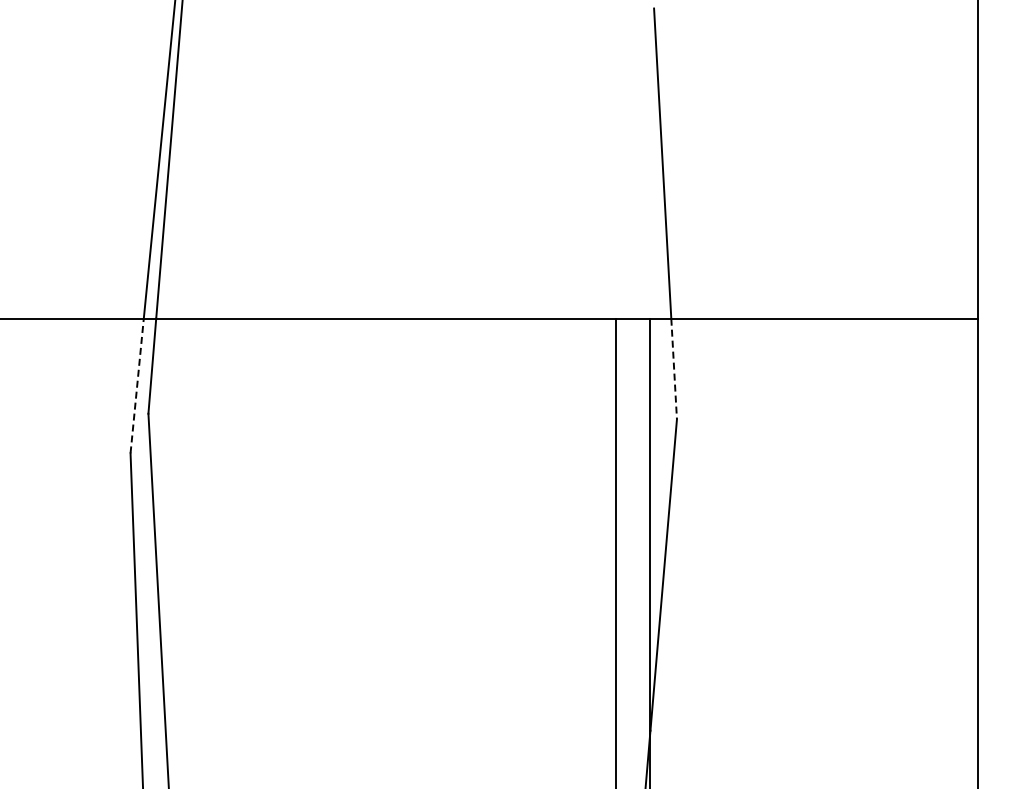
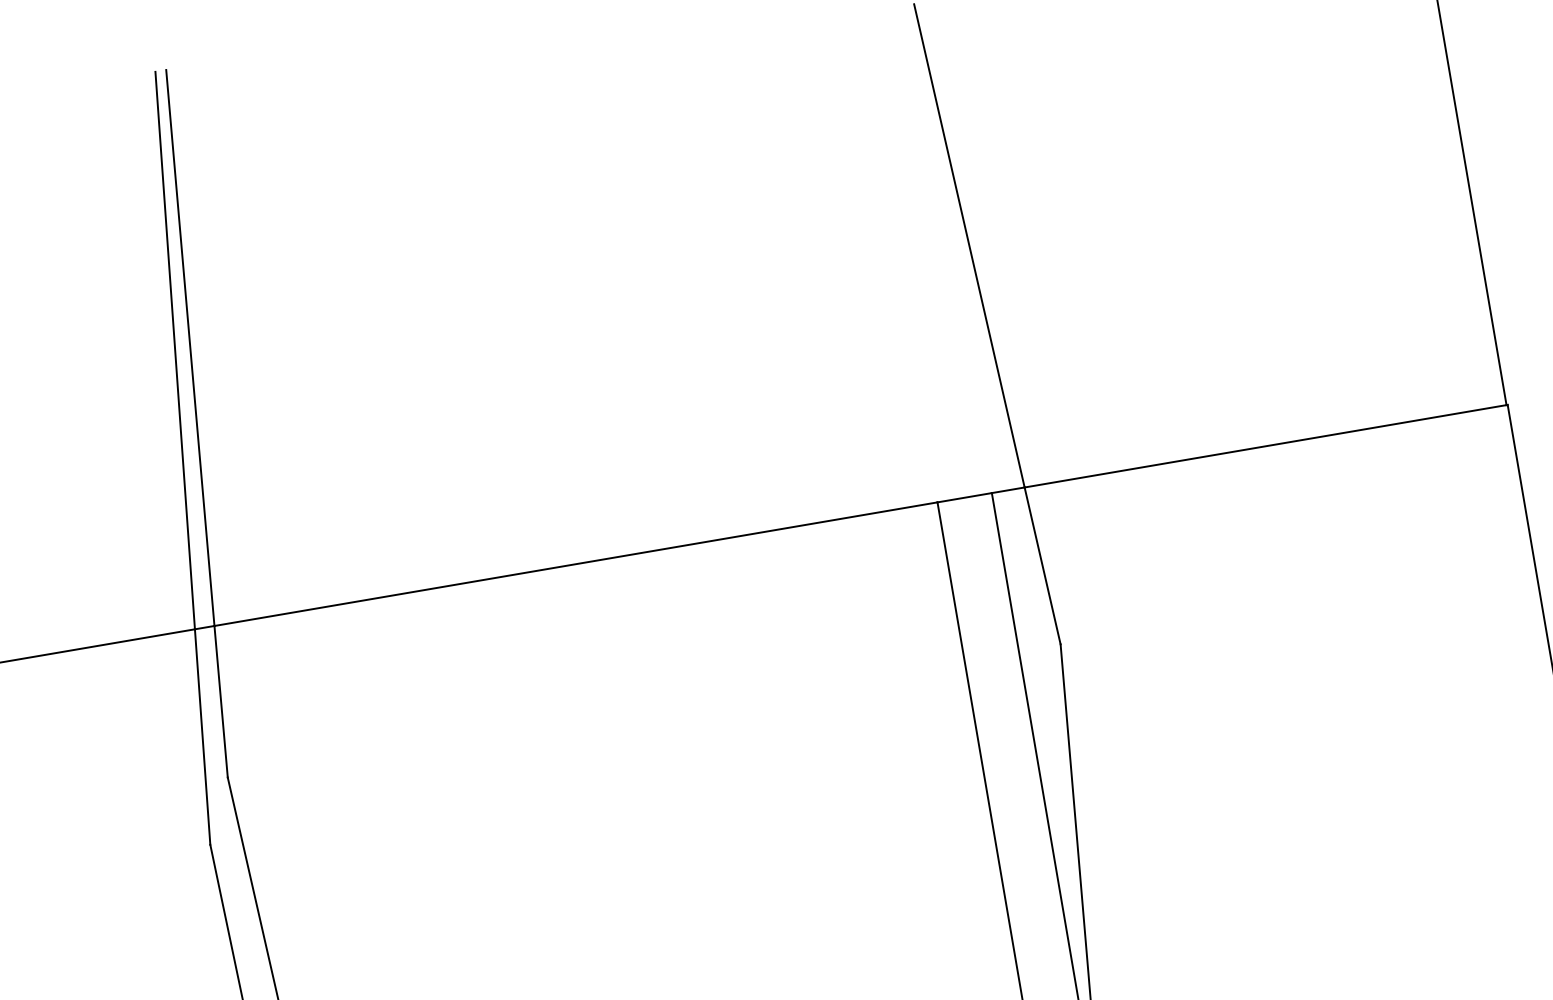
line: (674, 369) -> (1043, 566), dashed -> solid
line: (137, 386) -> (203, 737), dashed -> solid

